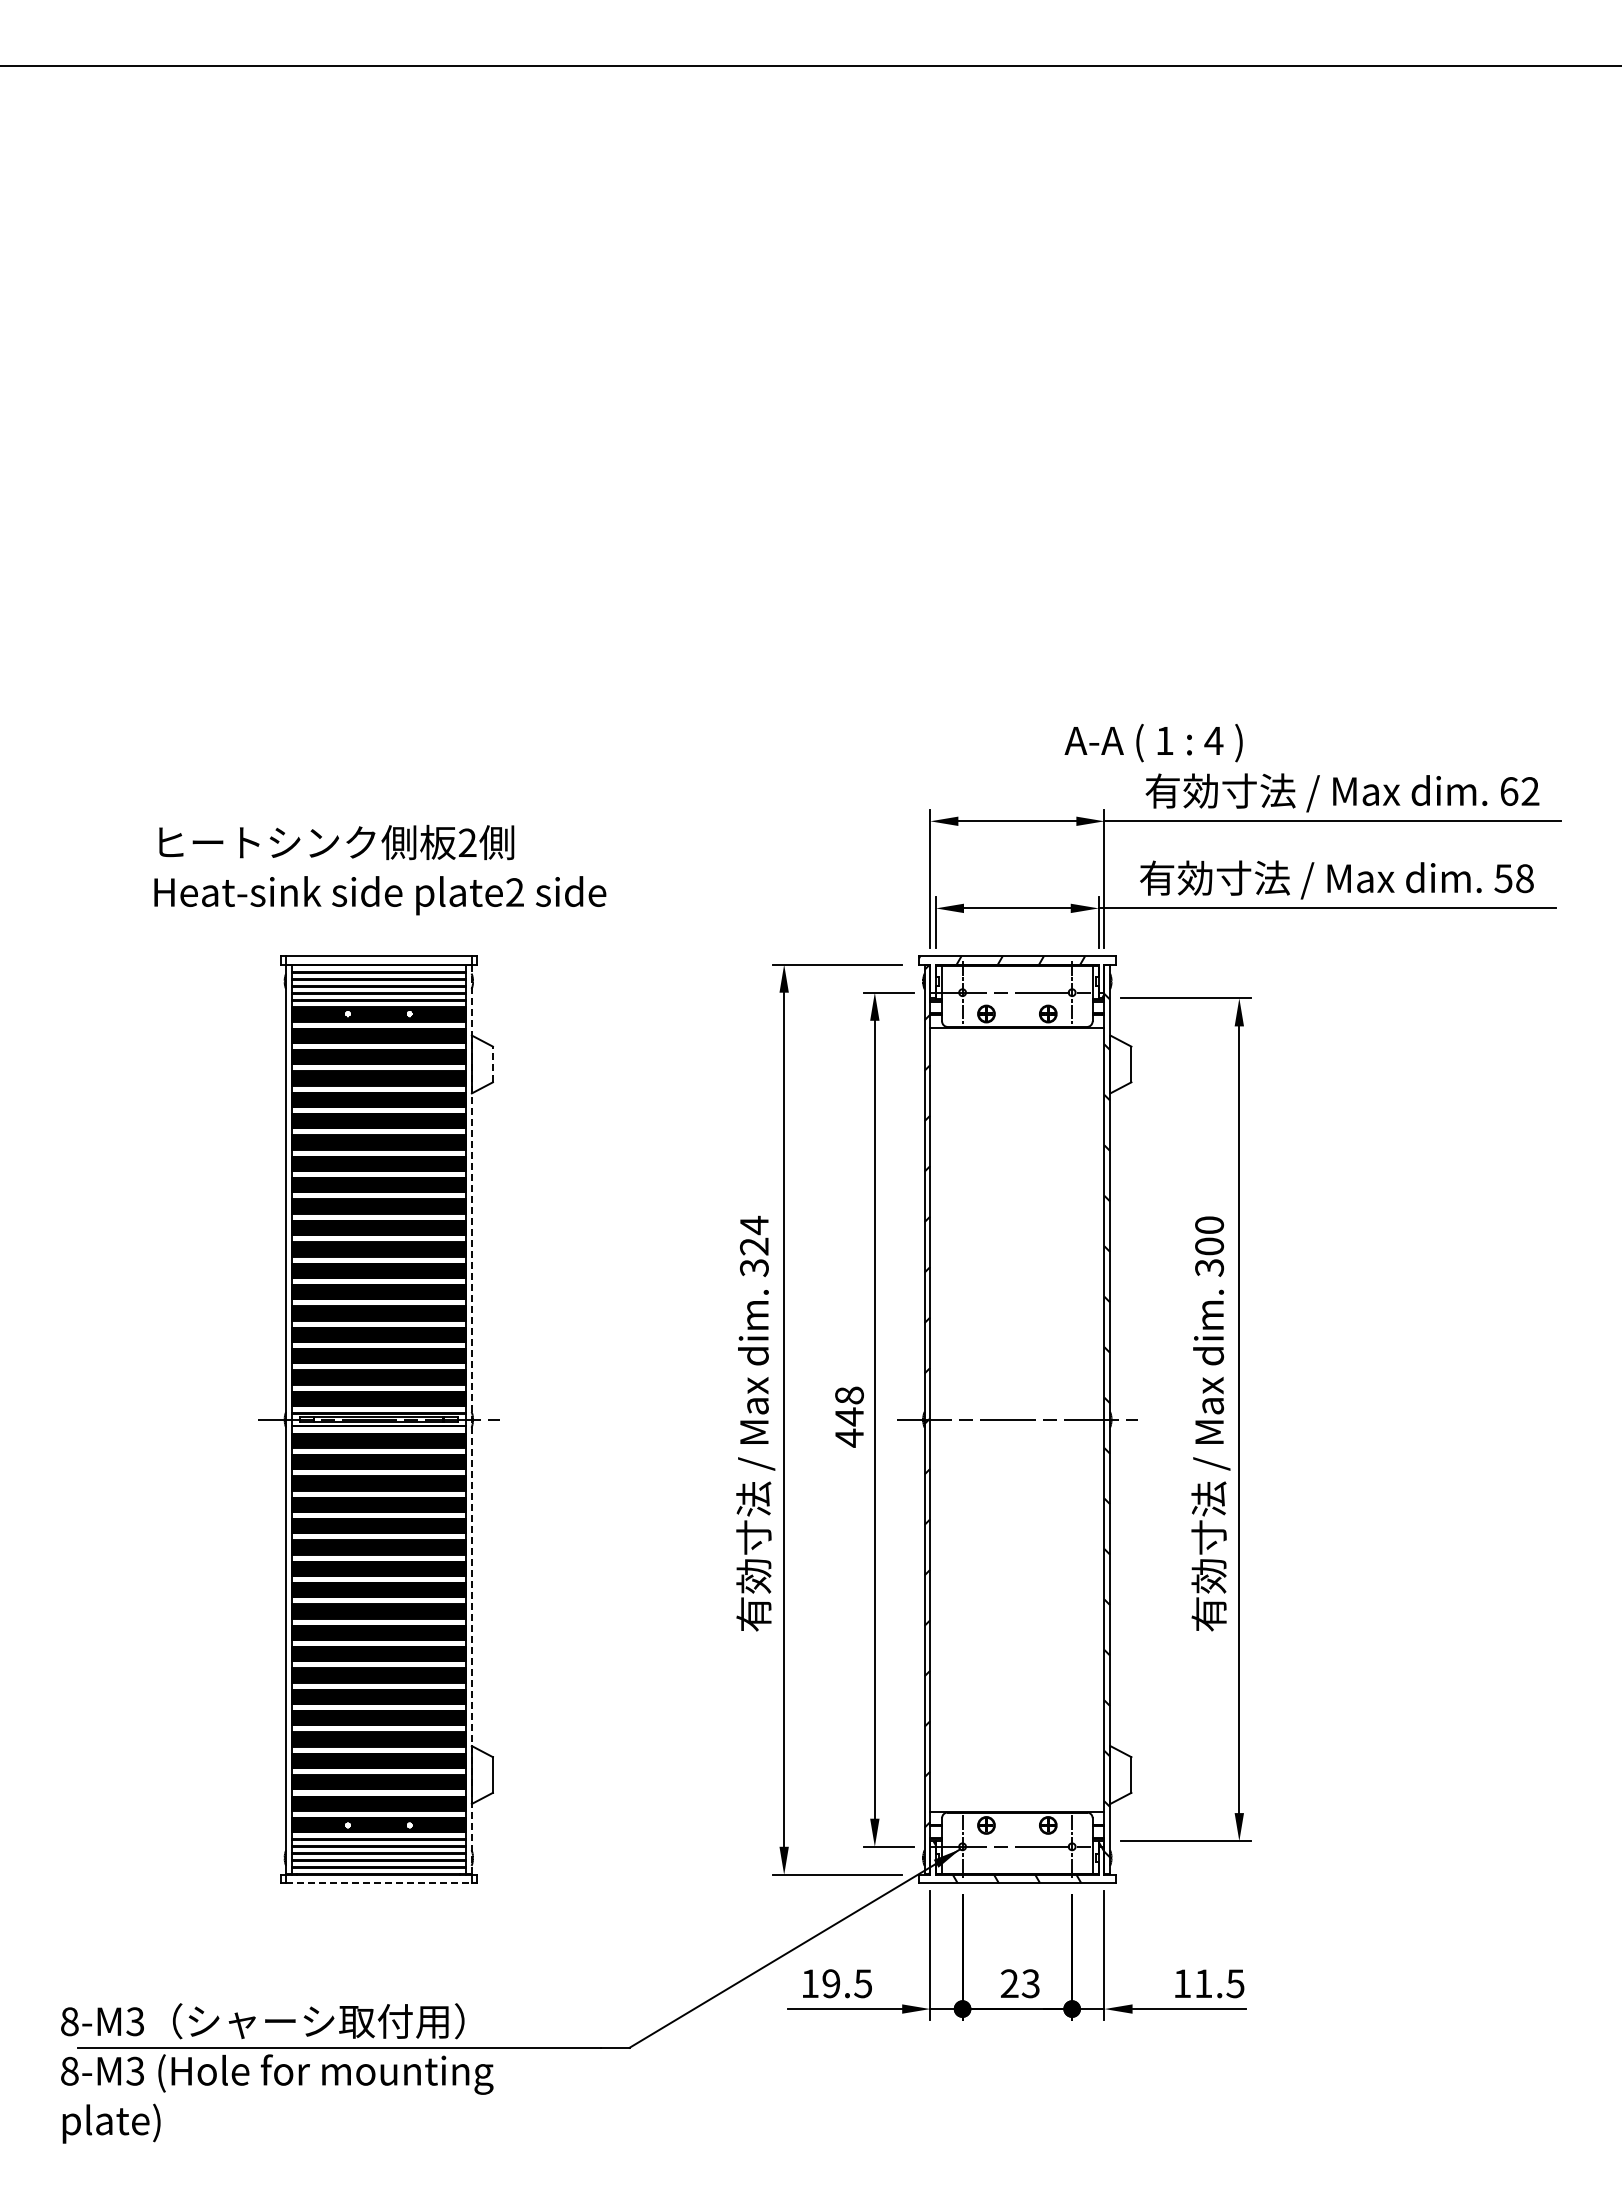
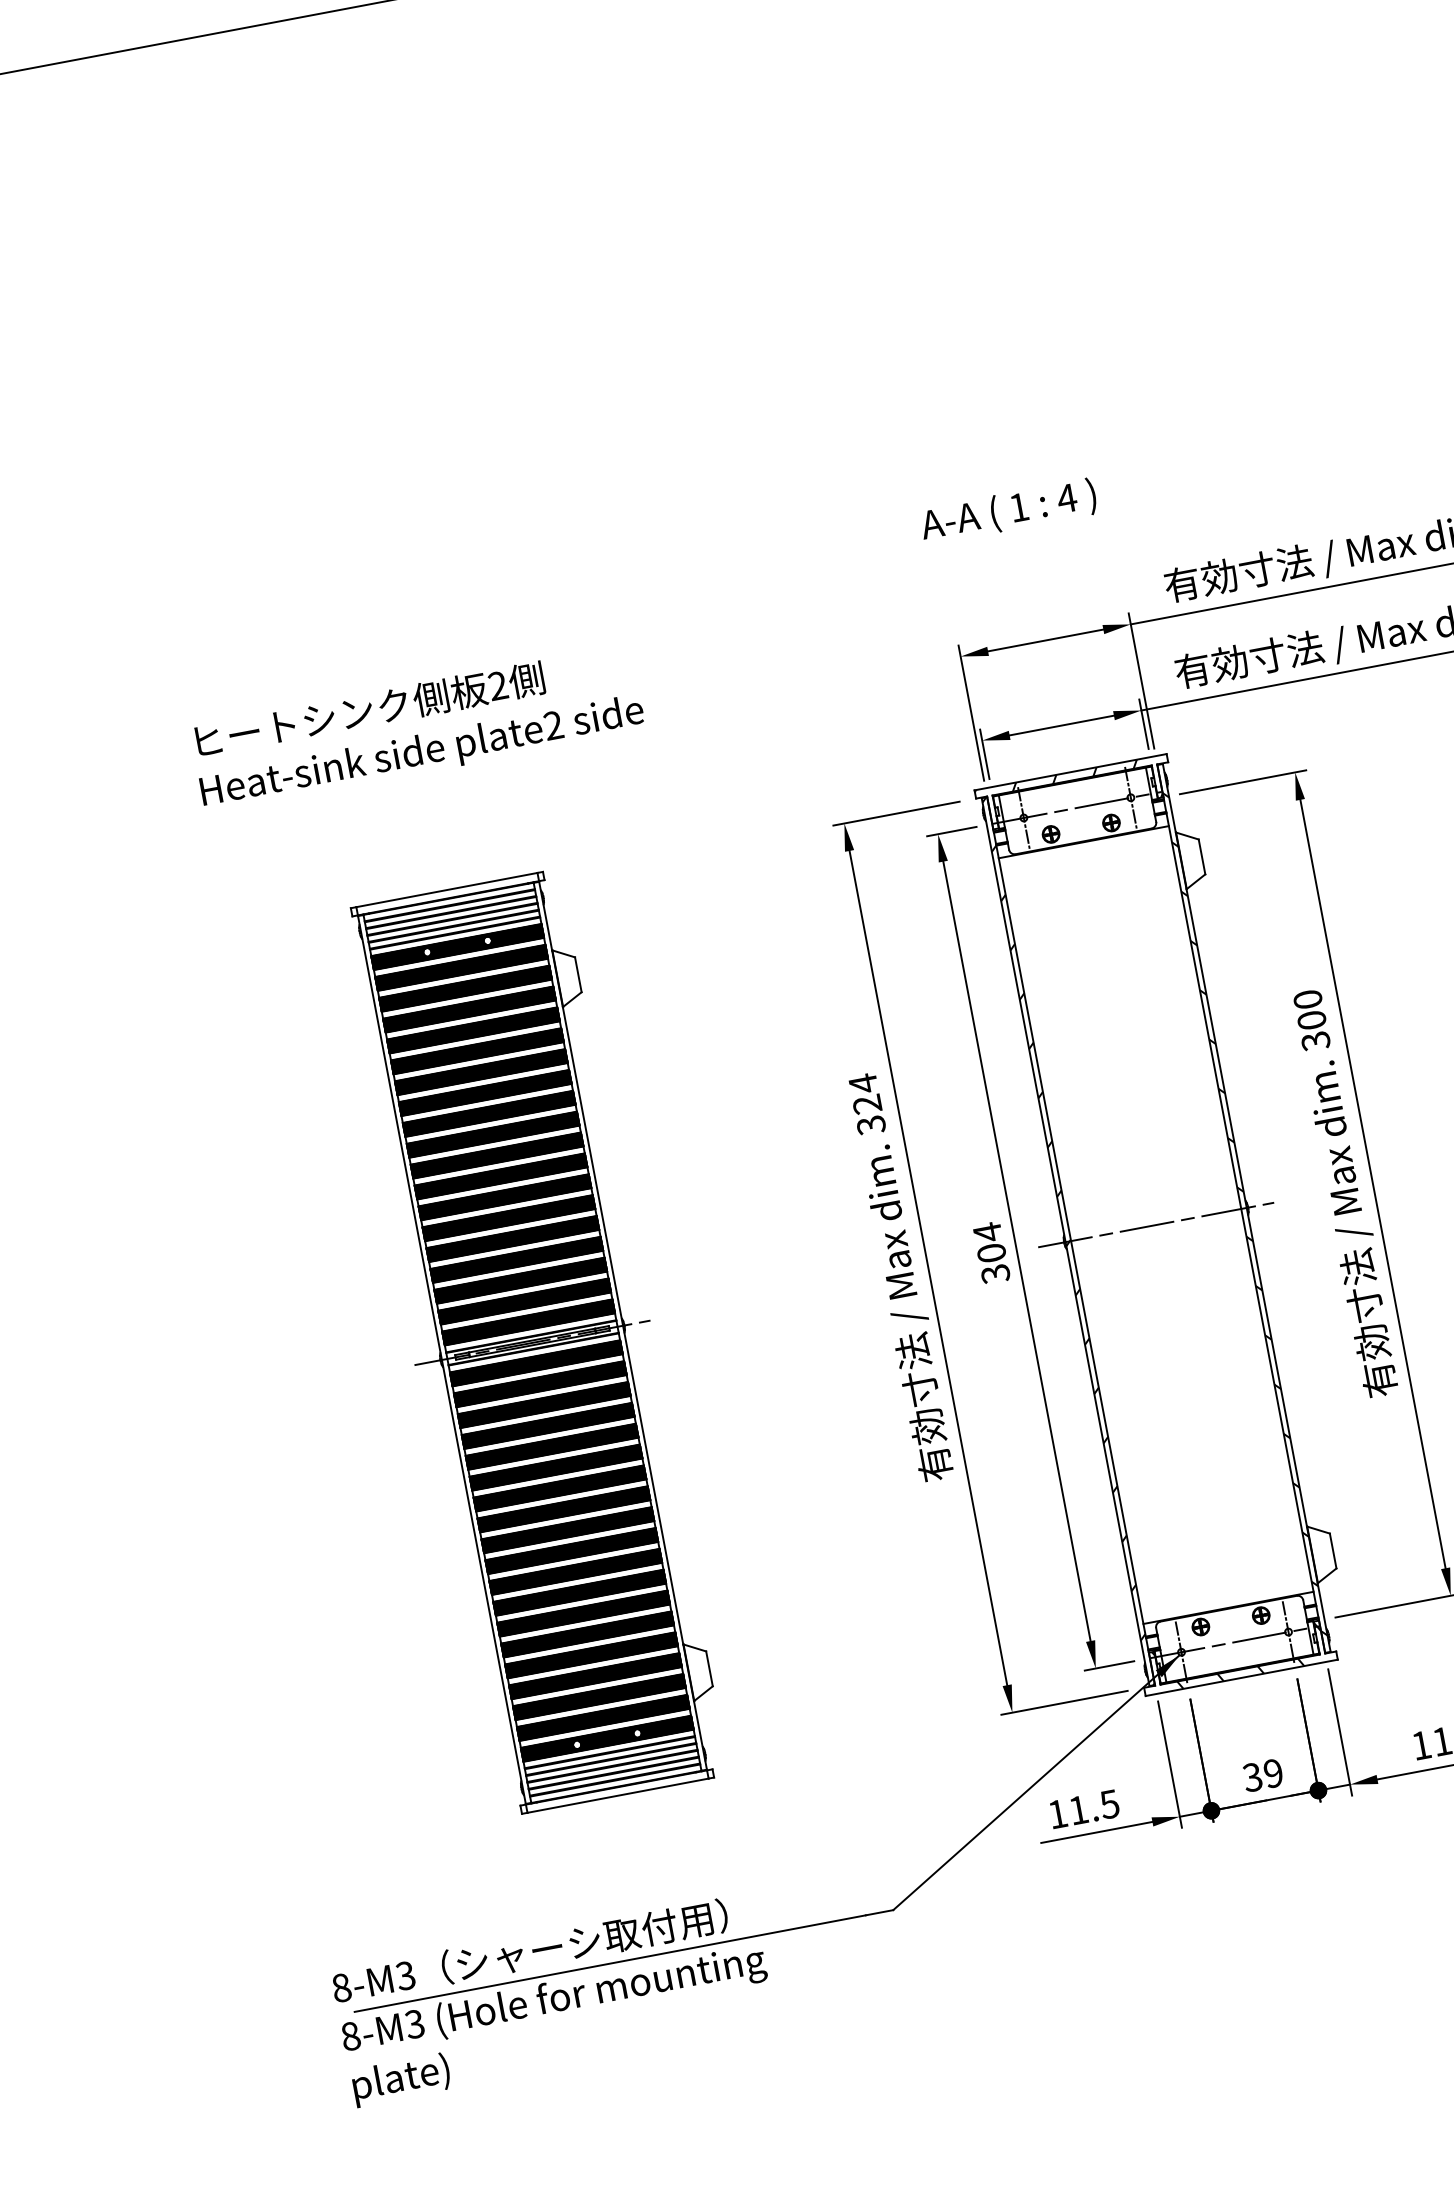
text: (1153, 743) -> (1008, 512), moved
text: (380, 869) -> (417, 727), moved
line: (492, 1064) -> (577, 974), dashed -> solid
text: (849, 1416) -> (991, 1252), 448 -> 304
line: (471, 1420) -> (623, 1326), dashed -> solid
line: (378, 1883) -> (617, 1795), dashed -> solid
text: (831, 1983) -> (1078, 1810), 19.5 -> 11.5
text: (1019, 1983) -> (1262, 1775), 23 -> 39

